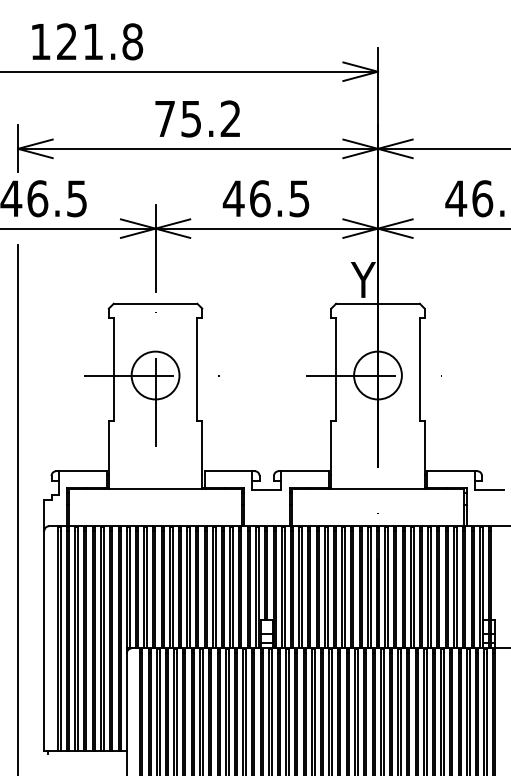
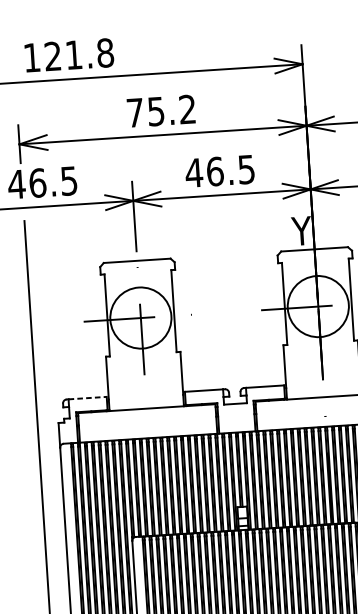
circle: (155, 375) -> (140, 318), size x1.6
circle: (377, 375) -> (317, 306), size x1.6
line: (82, 471) -> (87, 398), solid -> dashed

